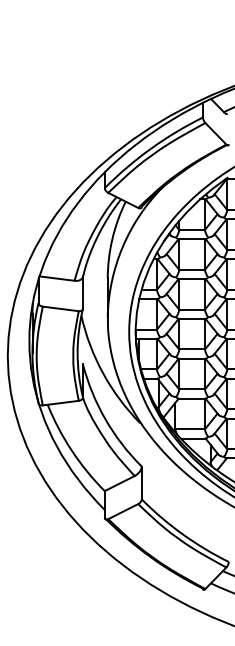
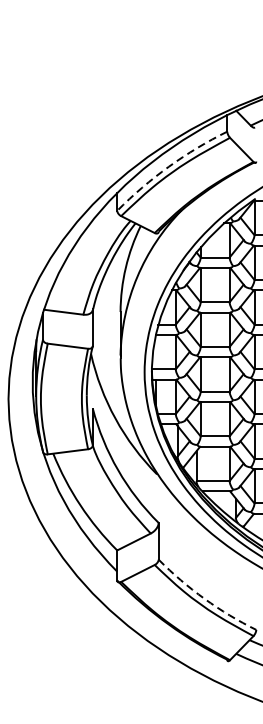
arc: (150, 148) -> (168, 166), solid -> dashed
arc: (182, 534) -> (204, 599), solid -> dashed

